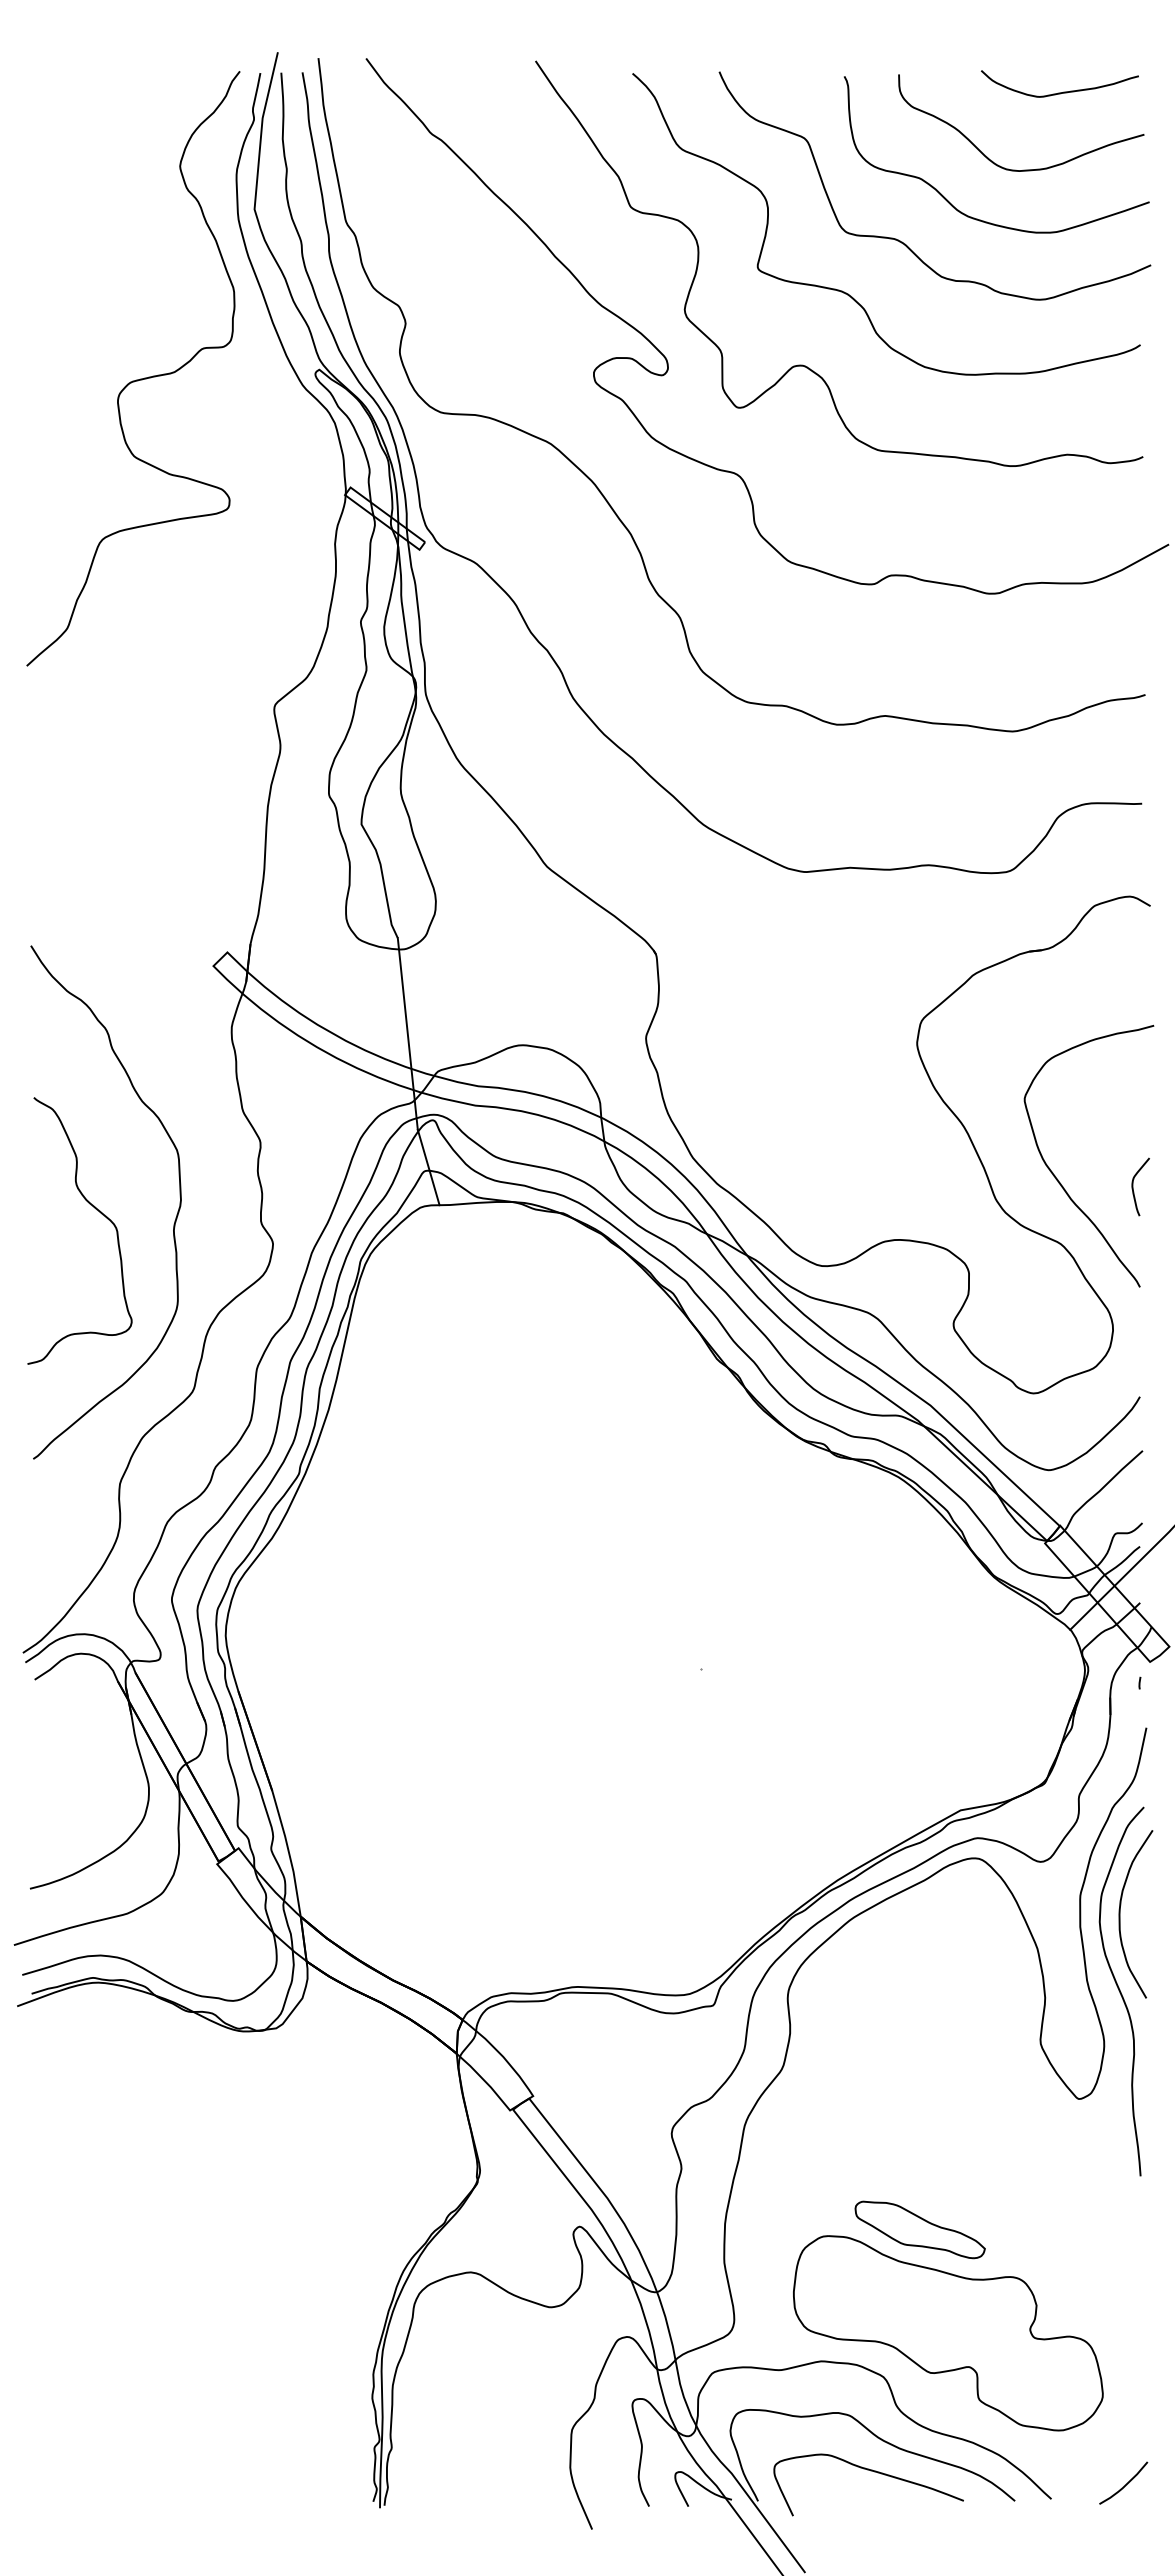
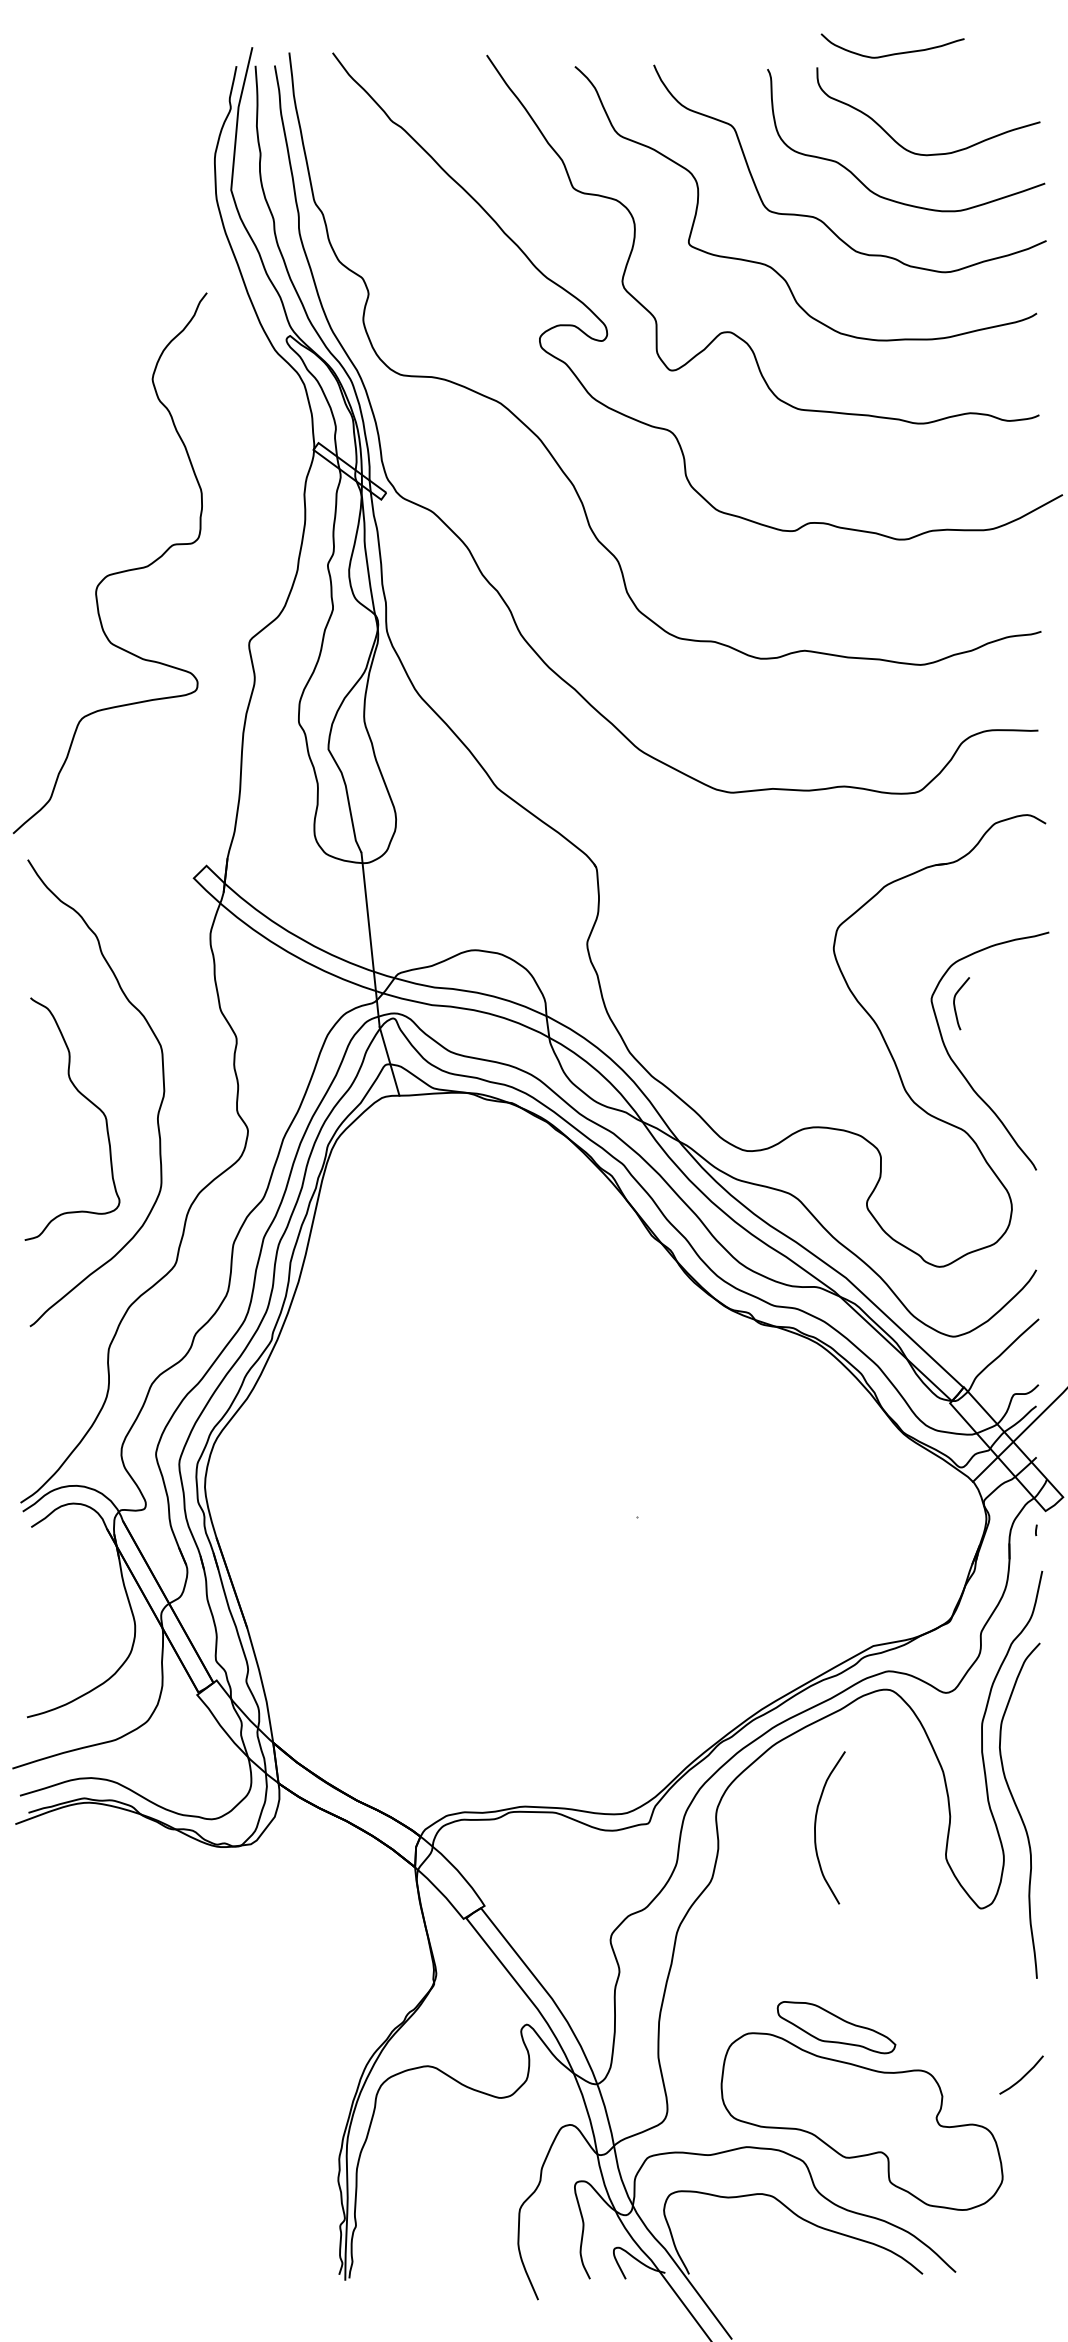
curve: (1063, 91) -> (895, 52), moved
curve: (136, 379) -> (112, 573), moved
curve: (1133, 1186) -> (955, 1003), moved
curve: (1120, 1914) -> (815, 1828), moved
curve: (870, 2471) -> (791, 2247), removed
curve: (1125, 2484) -> (1023, 2076), moved

